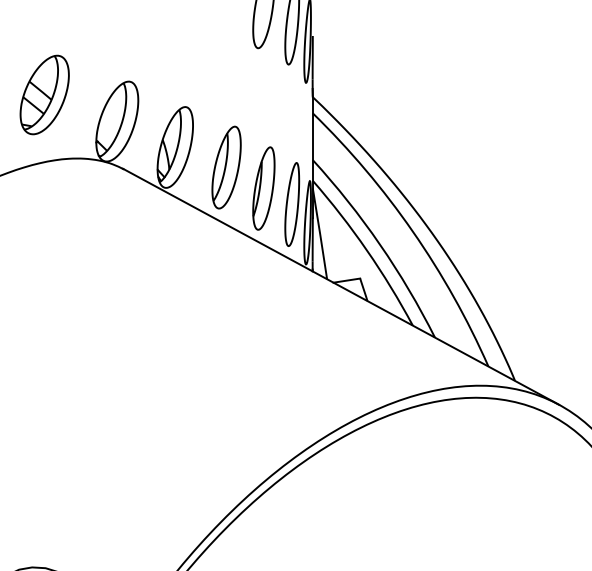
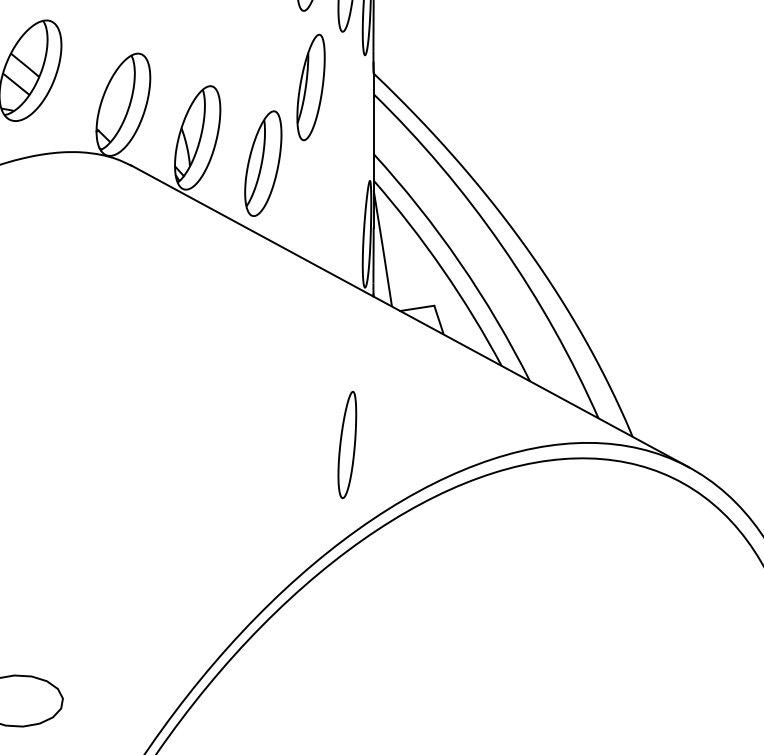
part: (263, 188) -> (310, 87), moved
part: (292, 204) -> (347, 444), moved

